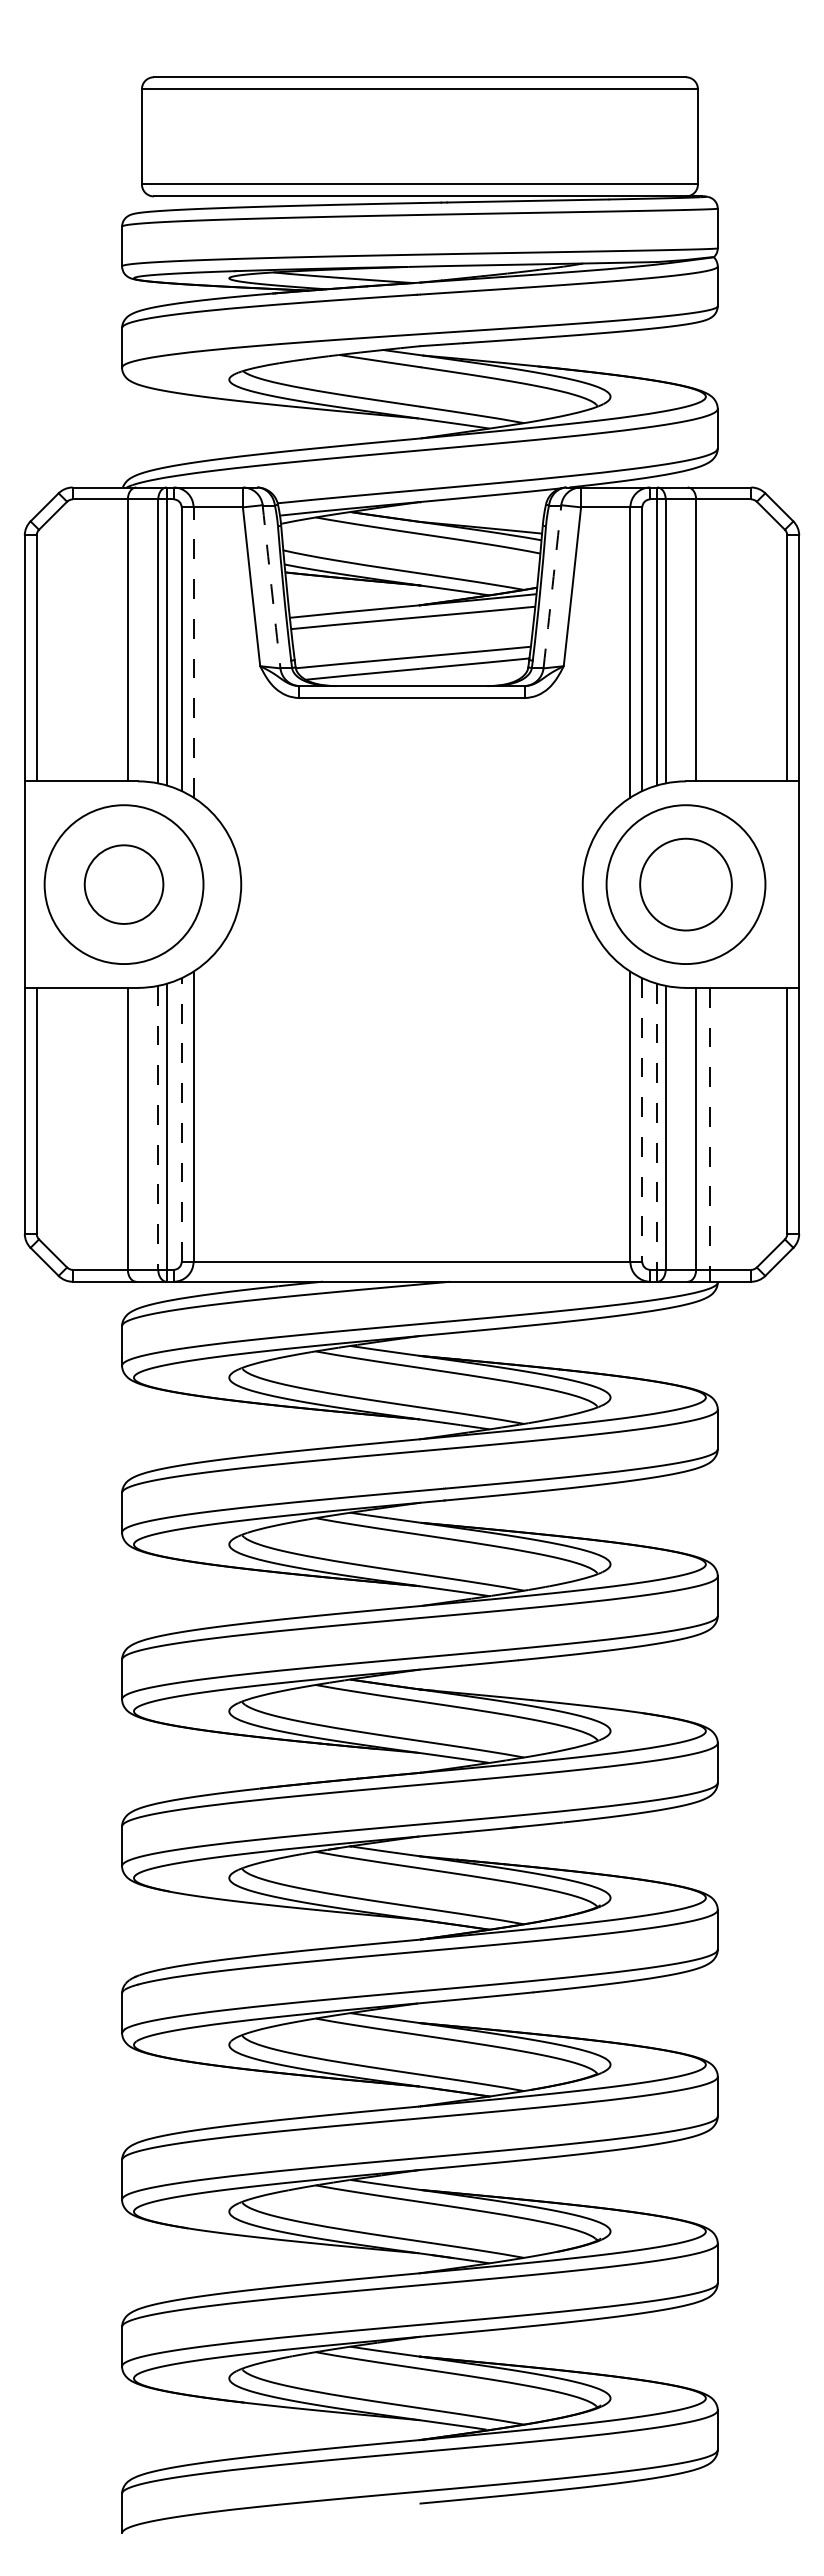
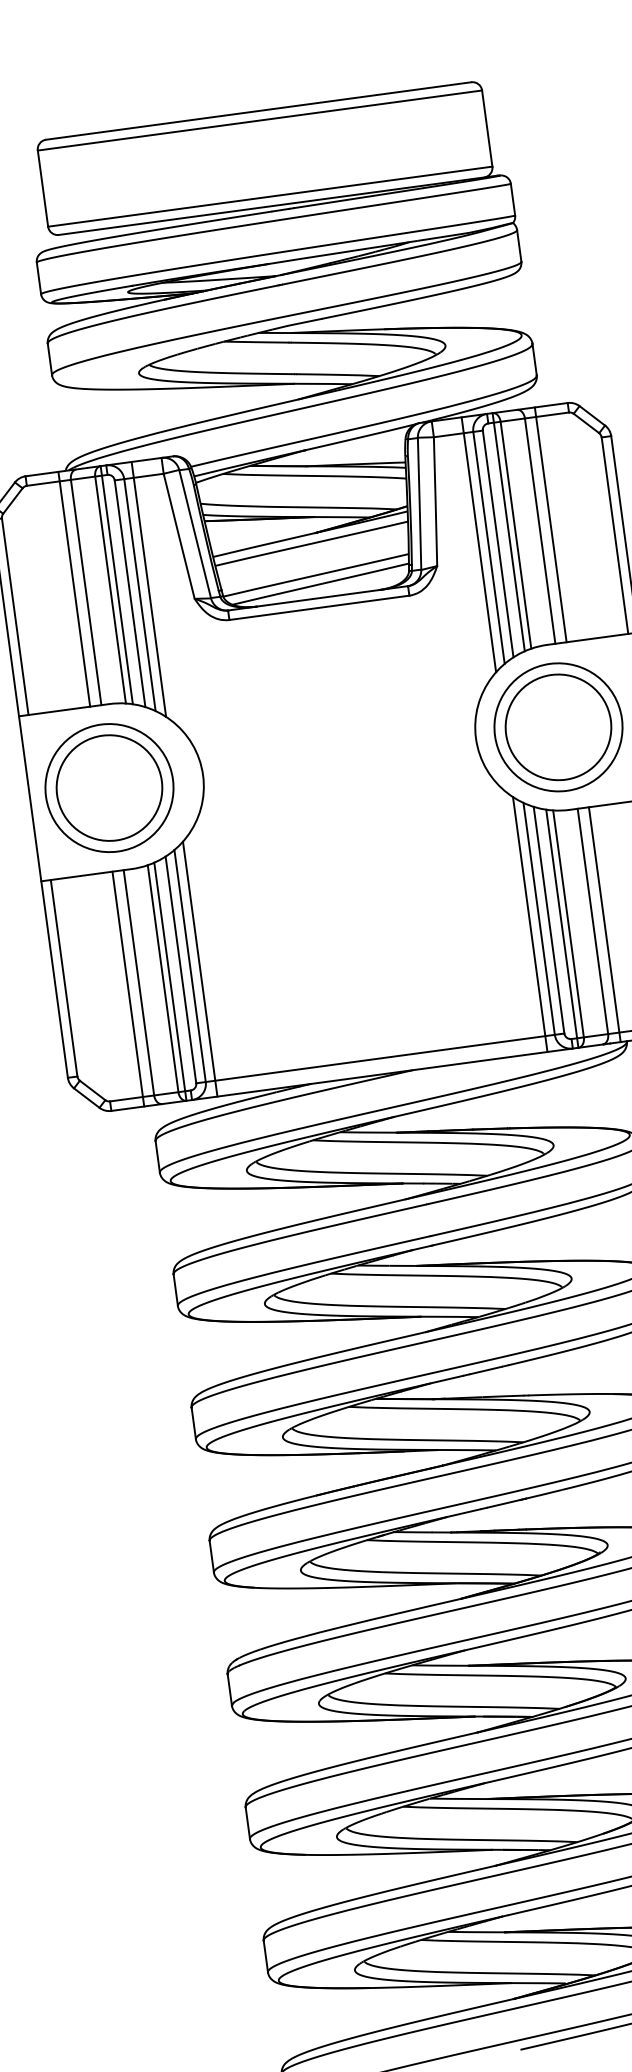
arc: (271, 586) -> (195, 533), dashed -> solid
arc: (552, 586) -> (419, 503), dashed -> solid
line: (113, 634) -> (74, 589), added
line: (710, 634) -> (551, 524), added
line: (205, 646) -> (148, 589), added
line: (618, 646) -> (478, 544), added
line: (193, 652) -> (139, 595), dashed -> solid
circle: (123, 884) -> (109, 788), size x1.67
circle: (685, 884) -> (558, 727), size x1.43
line: (181, 1120) -> (180, 970), dashed -> solid
line: (642, 1120) -> (549, 920), dashed -> solid
line: (205, 1121) -> (200, 968), added
line: (618, 1121) -> (530, 923), added
line: (158, 1127) -> (163, 978), dashed -> solid
line: (657, 1132) -> (562, 928), dashed -> solid
line: (113, 1134) -> (128, 988), added
line: (710, 1134) -> (605, 924), dashed -> solid

